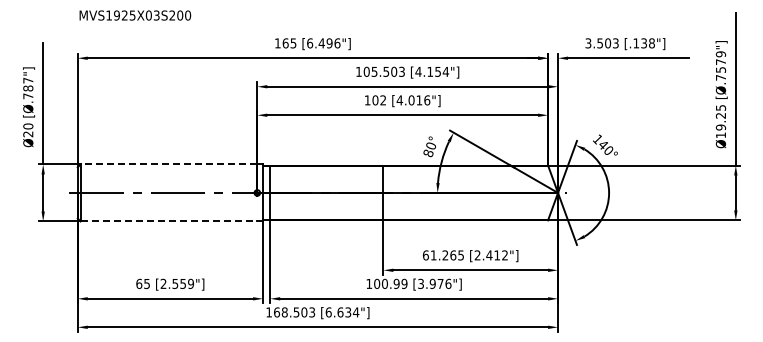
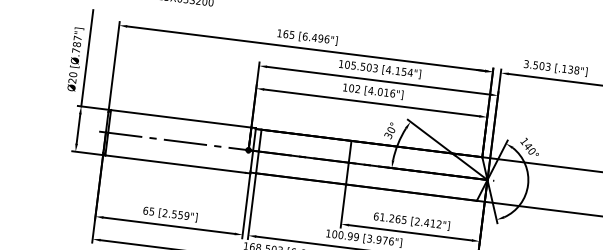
text: (428, 153) -> (388, 135), 80° -> 30°
line: (168, 164) -> (180, 118), dashed -> solid
line: (169, 221) -> (175, 164), dashed -> solid

